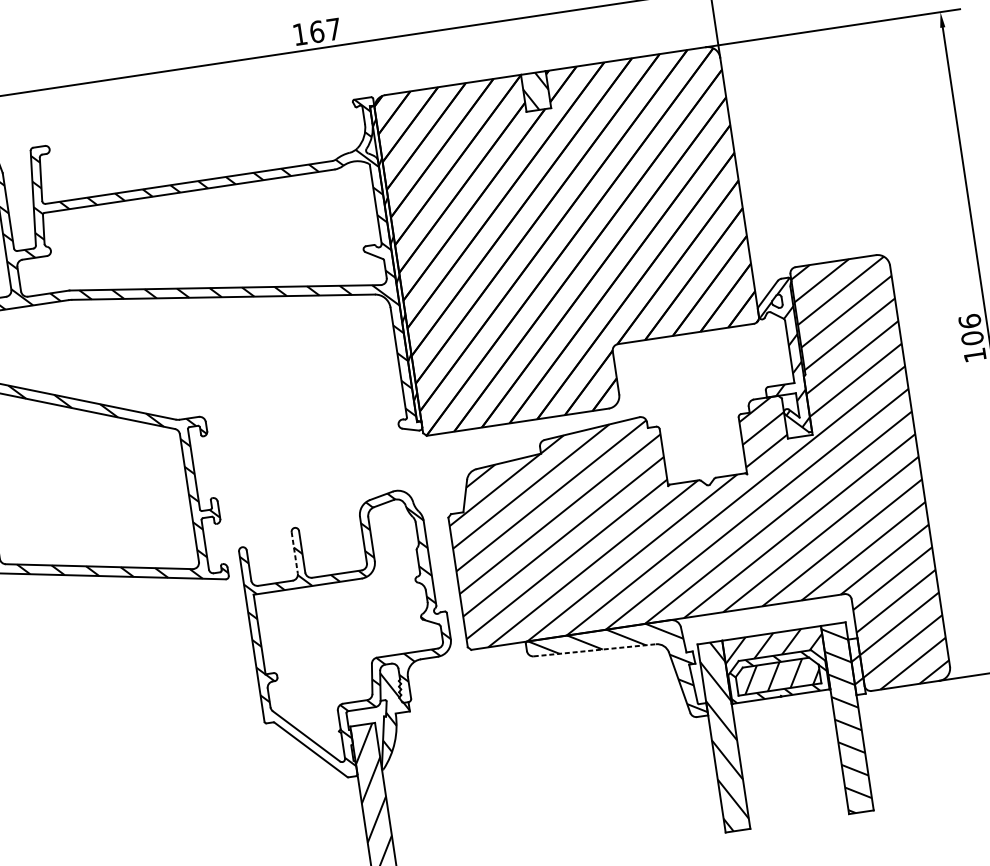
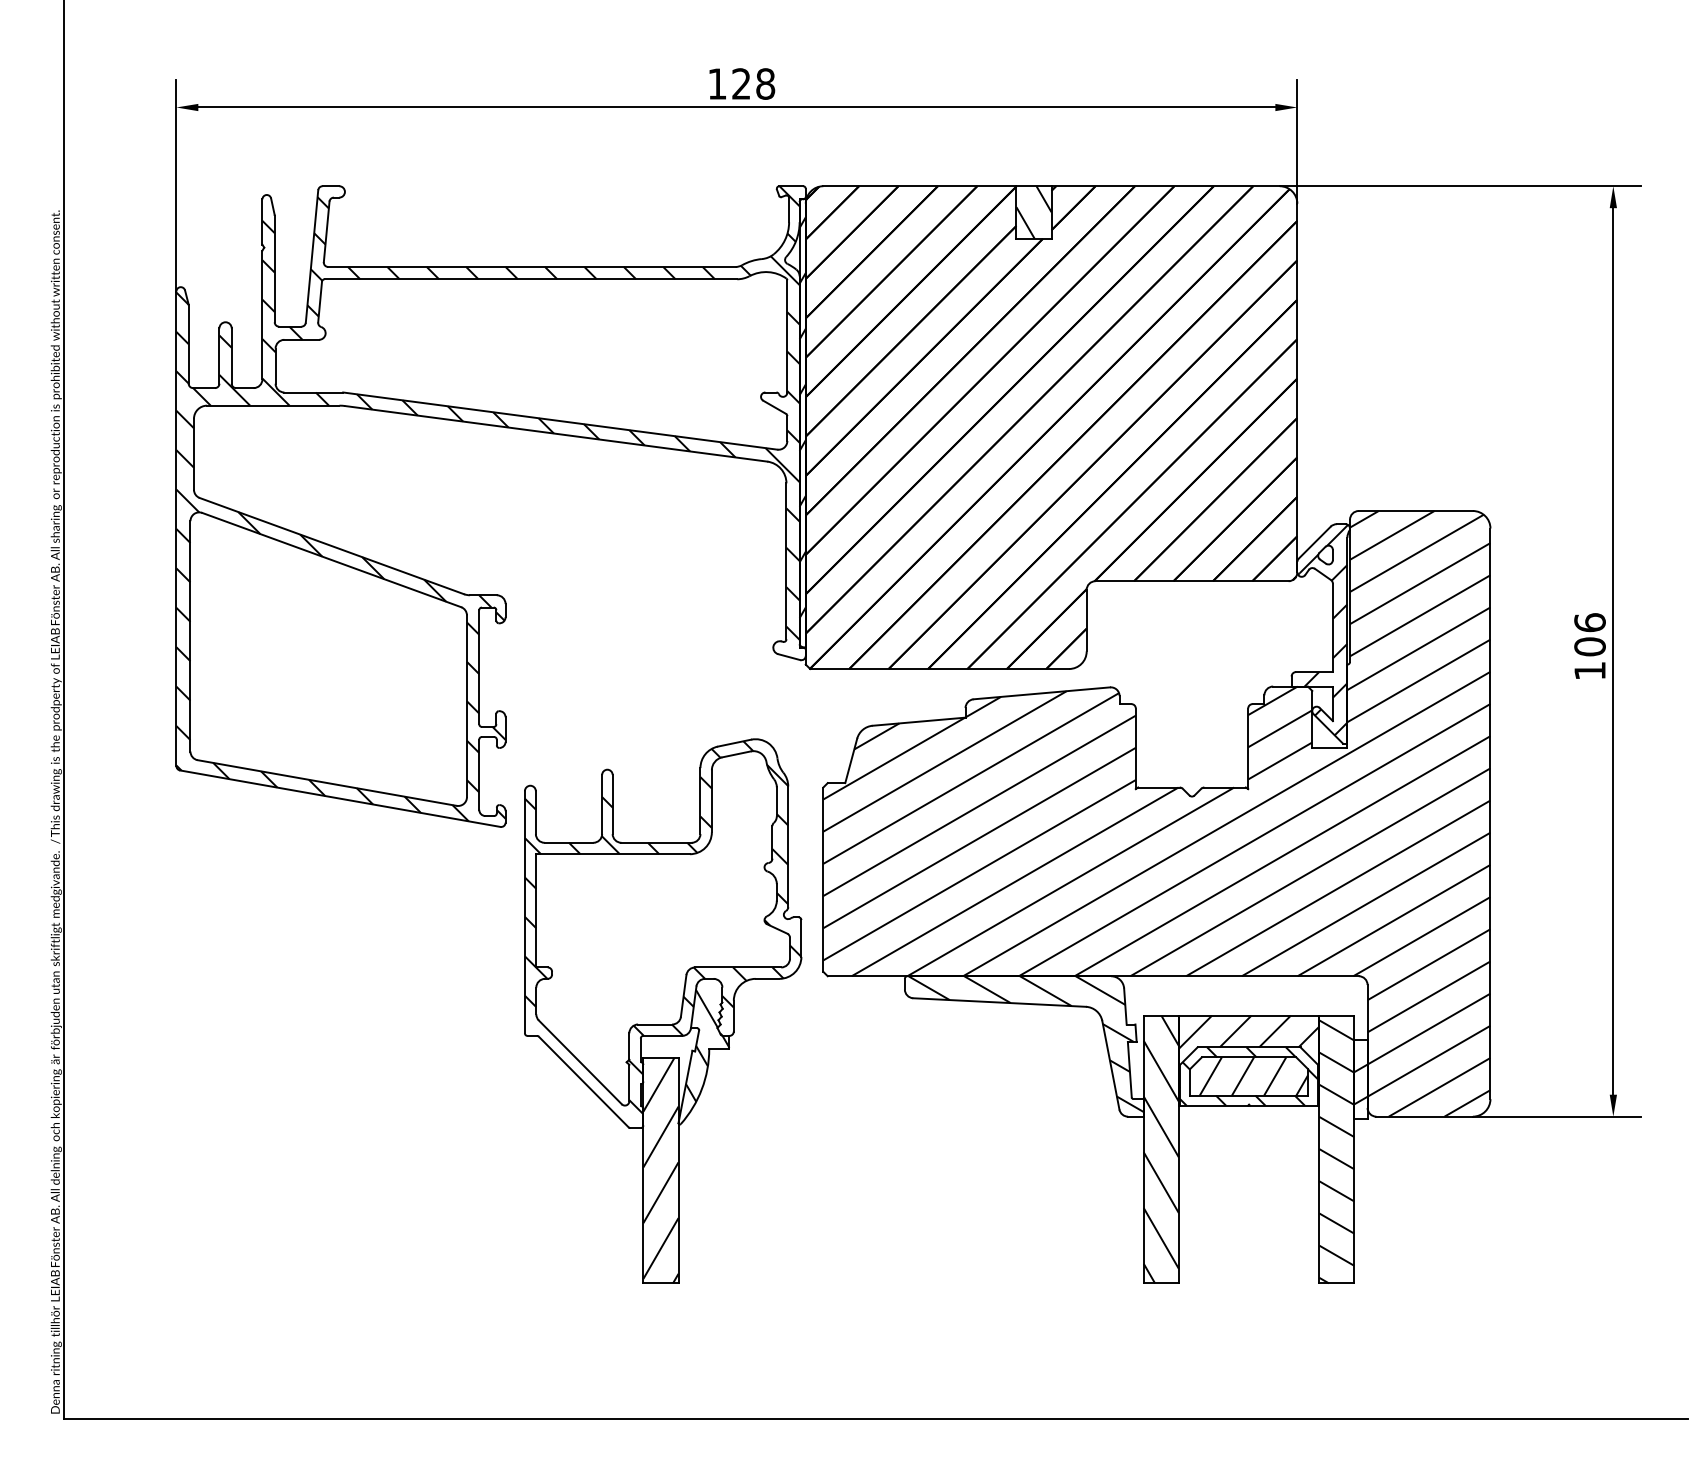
text: (325, 30) -> (753, 83), 167 -> 128
line: (295, 552) -> (602, 804), dashed -> solid
line: (595, 650) -> (1000, 1002), dashed -> solid

